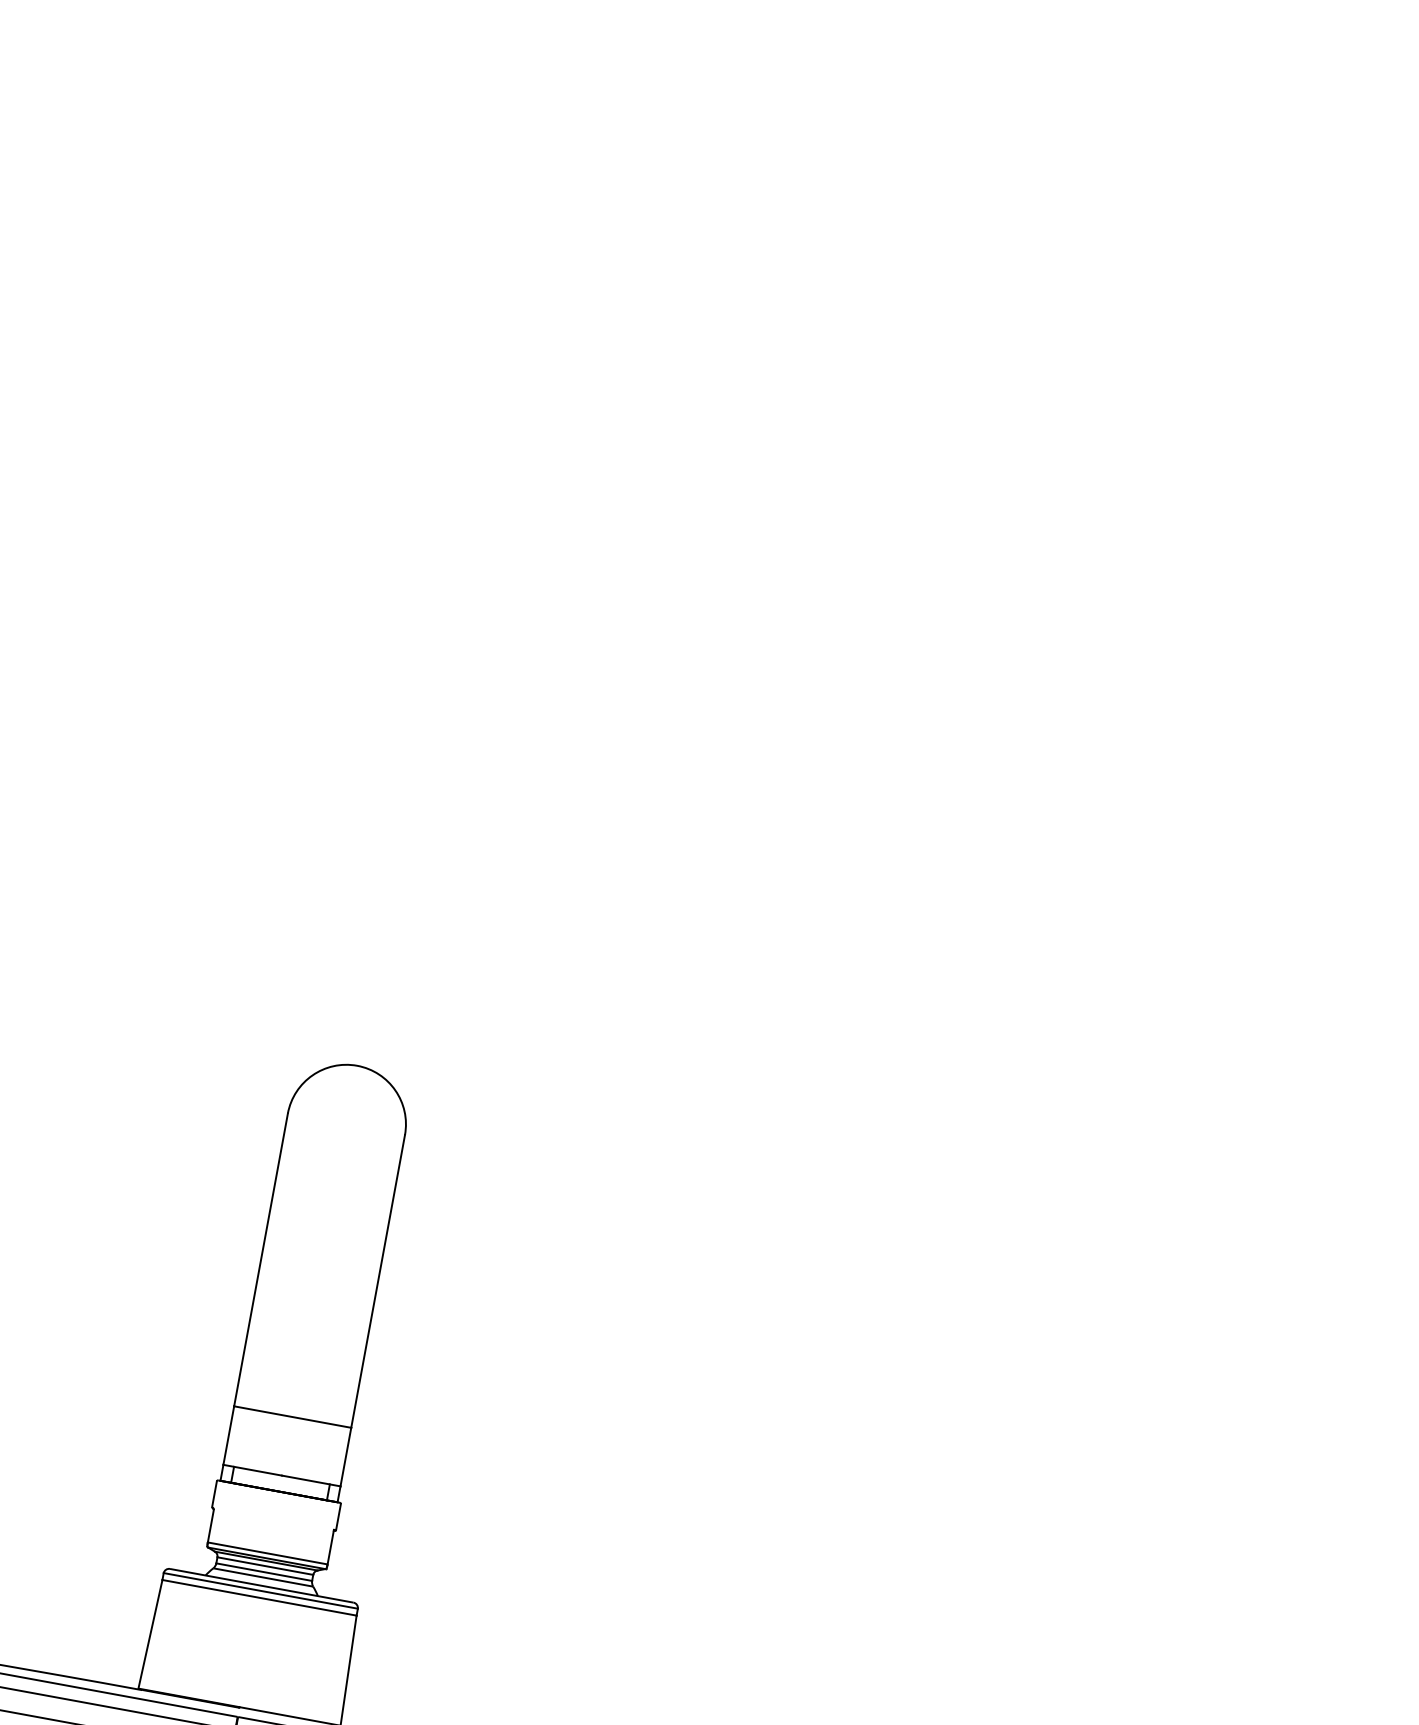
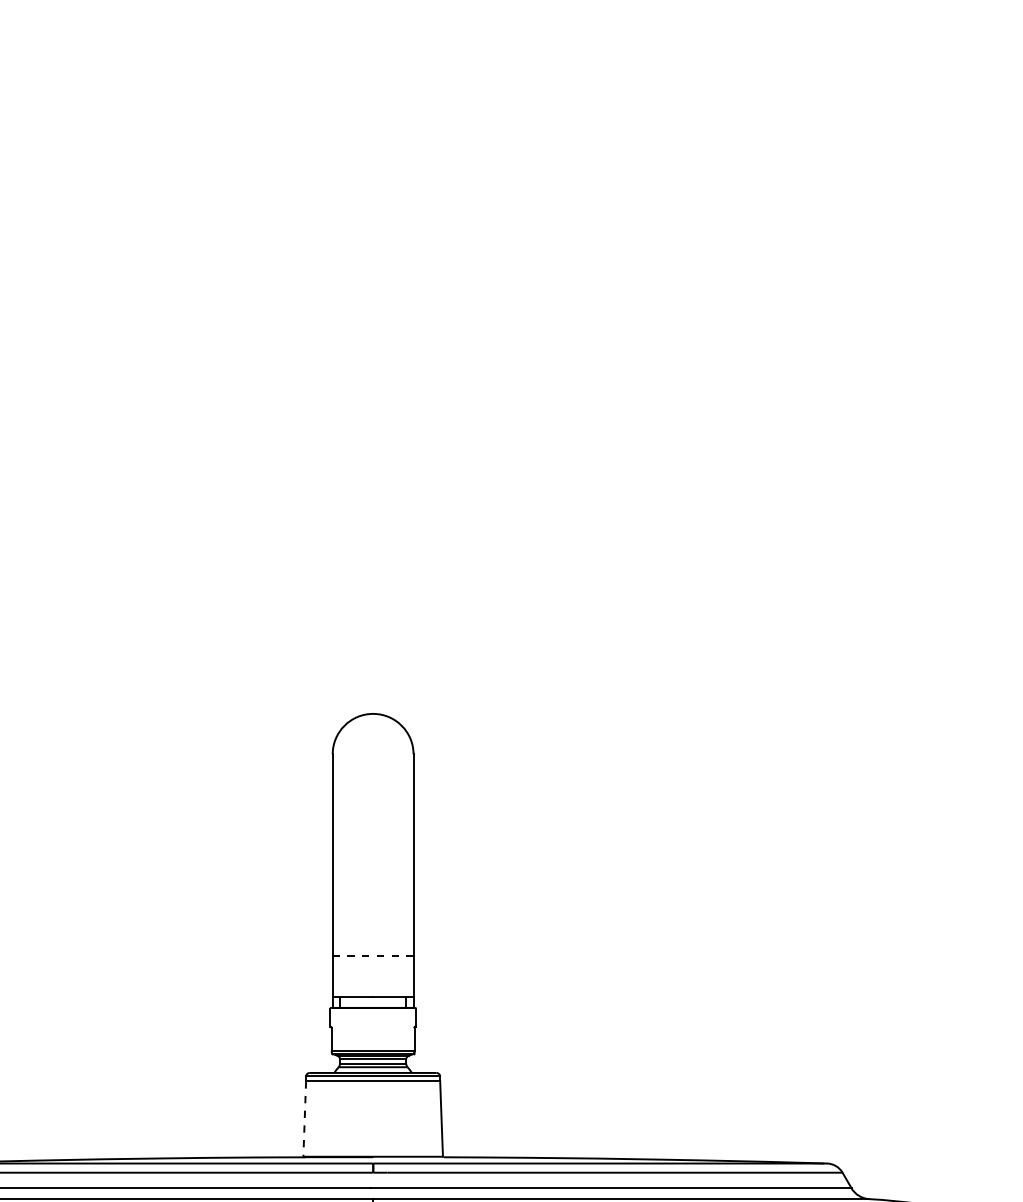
line: (293, 1417) -> (373, 956), solid -> dashed
line: (149, 1634) -> (304, 1119), solid -> dashed

